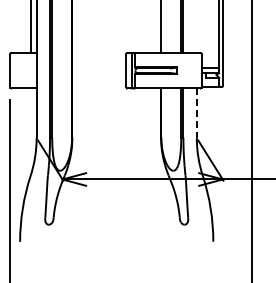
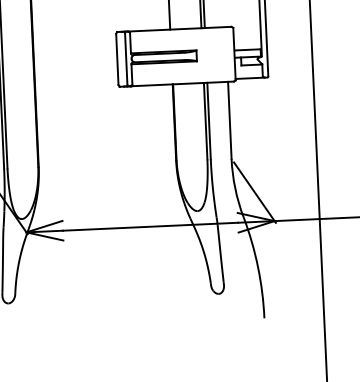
line: (196, 113) -> (229, 120), dashed -> solid

